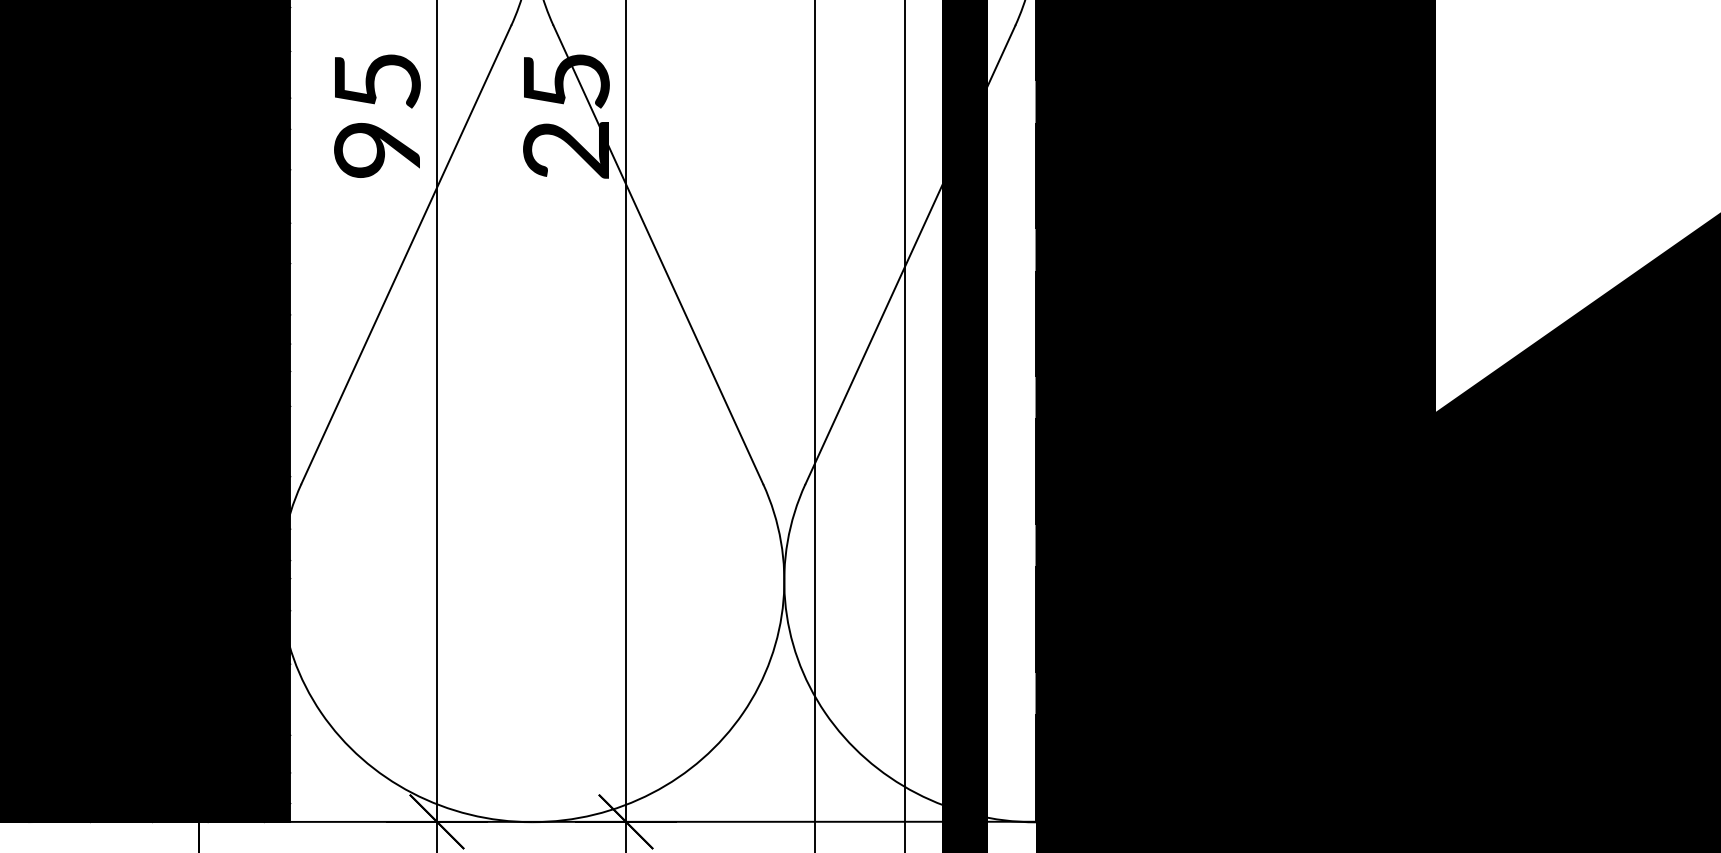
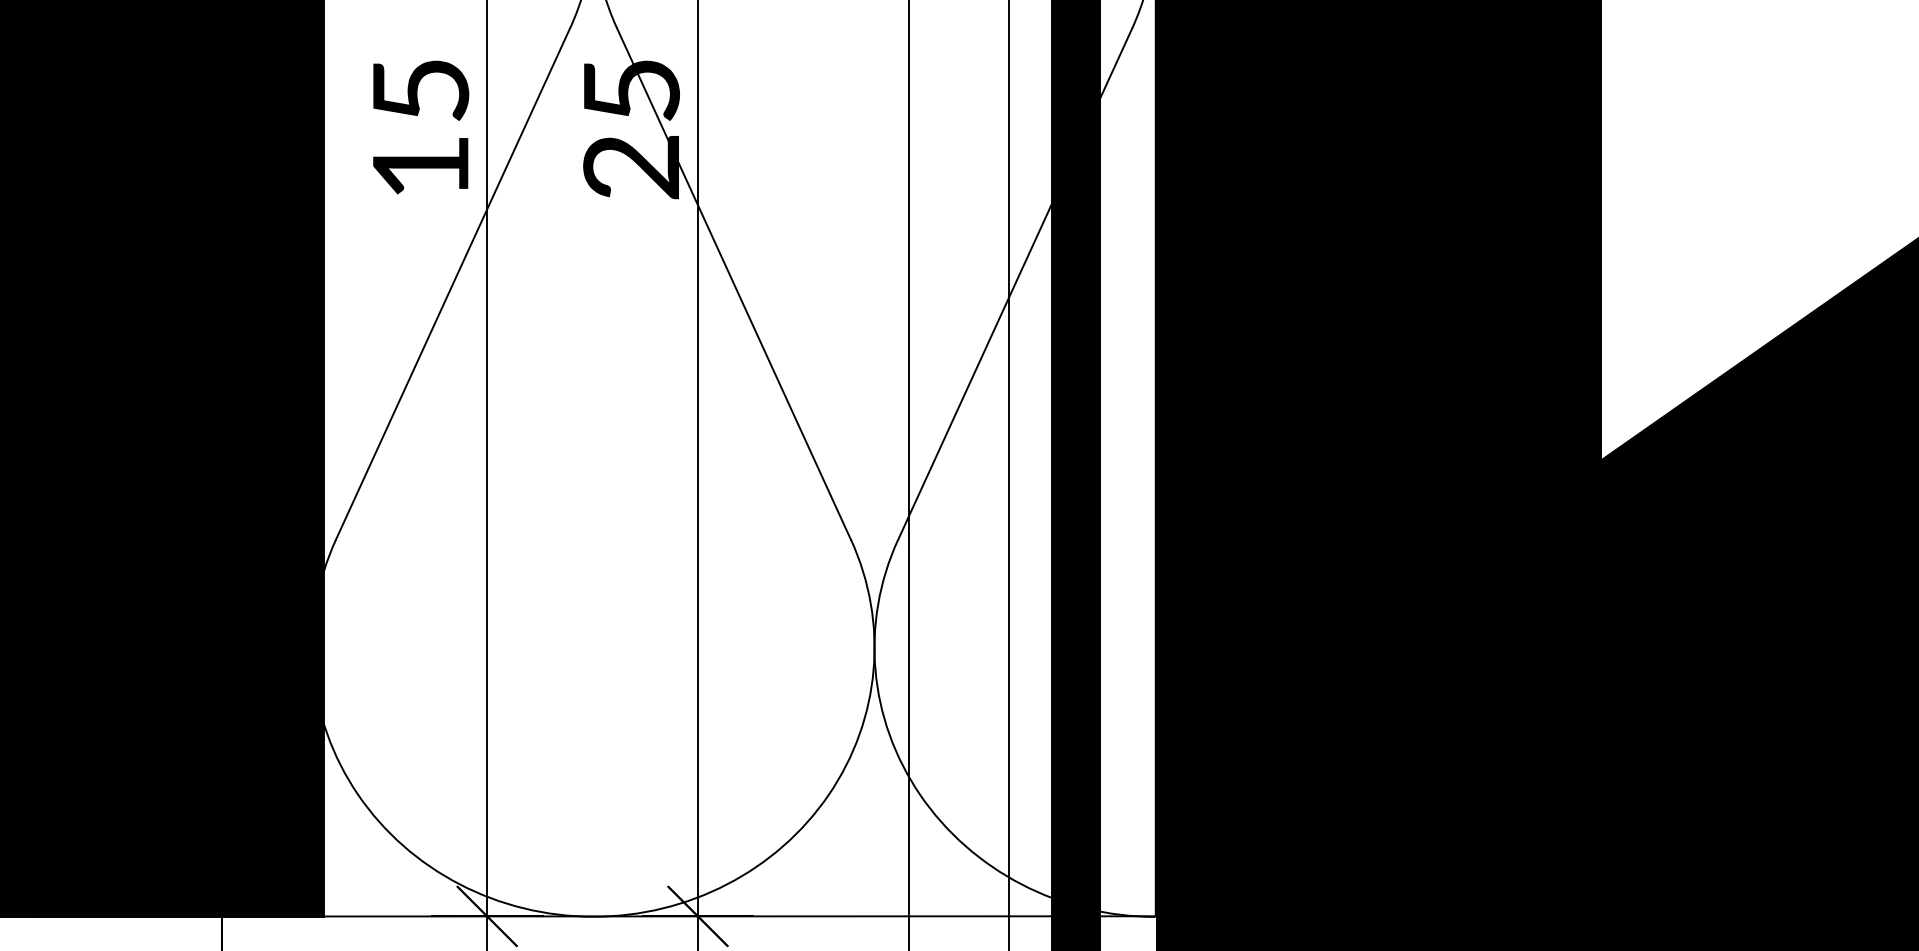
text: (377, 150) -> (420, 167), 95 -> 15

